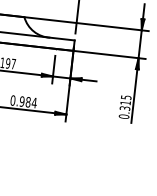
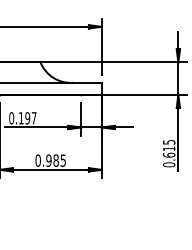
text: (34, 102) -> (63, 160), 0.984 -> 0.985
text: (124, 107) -> (168, 154), 0.315 -> 0.615

